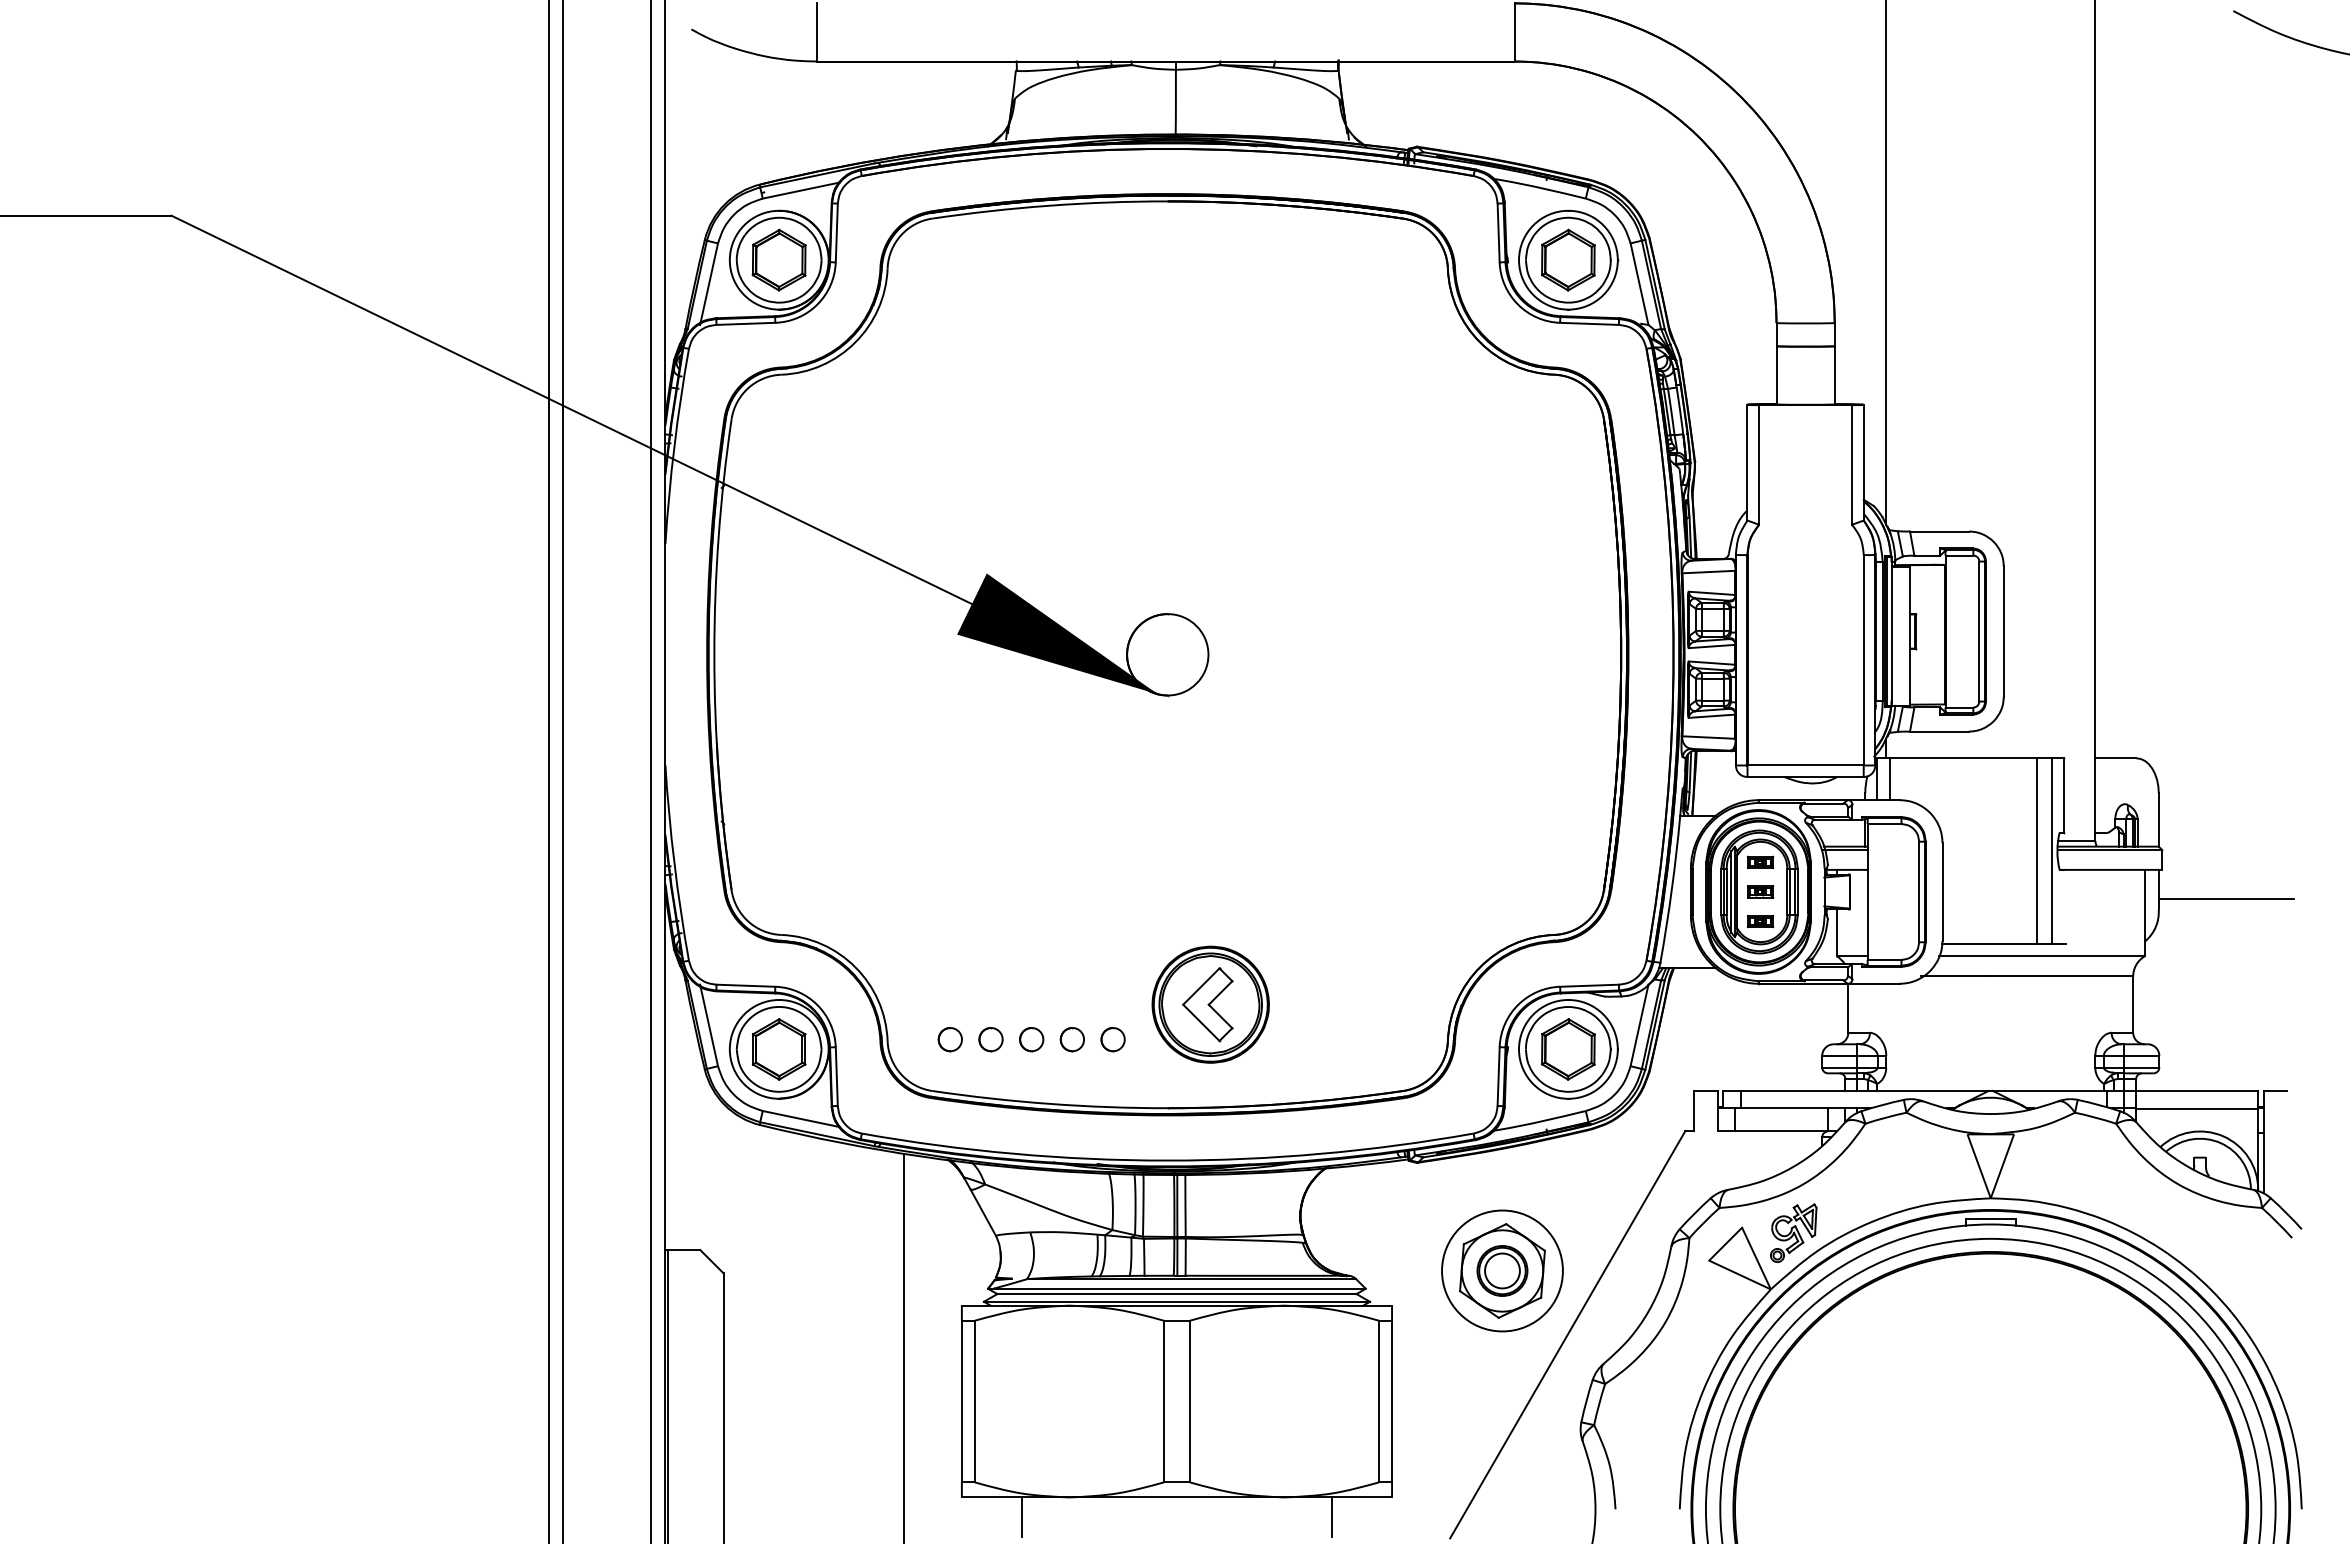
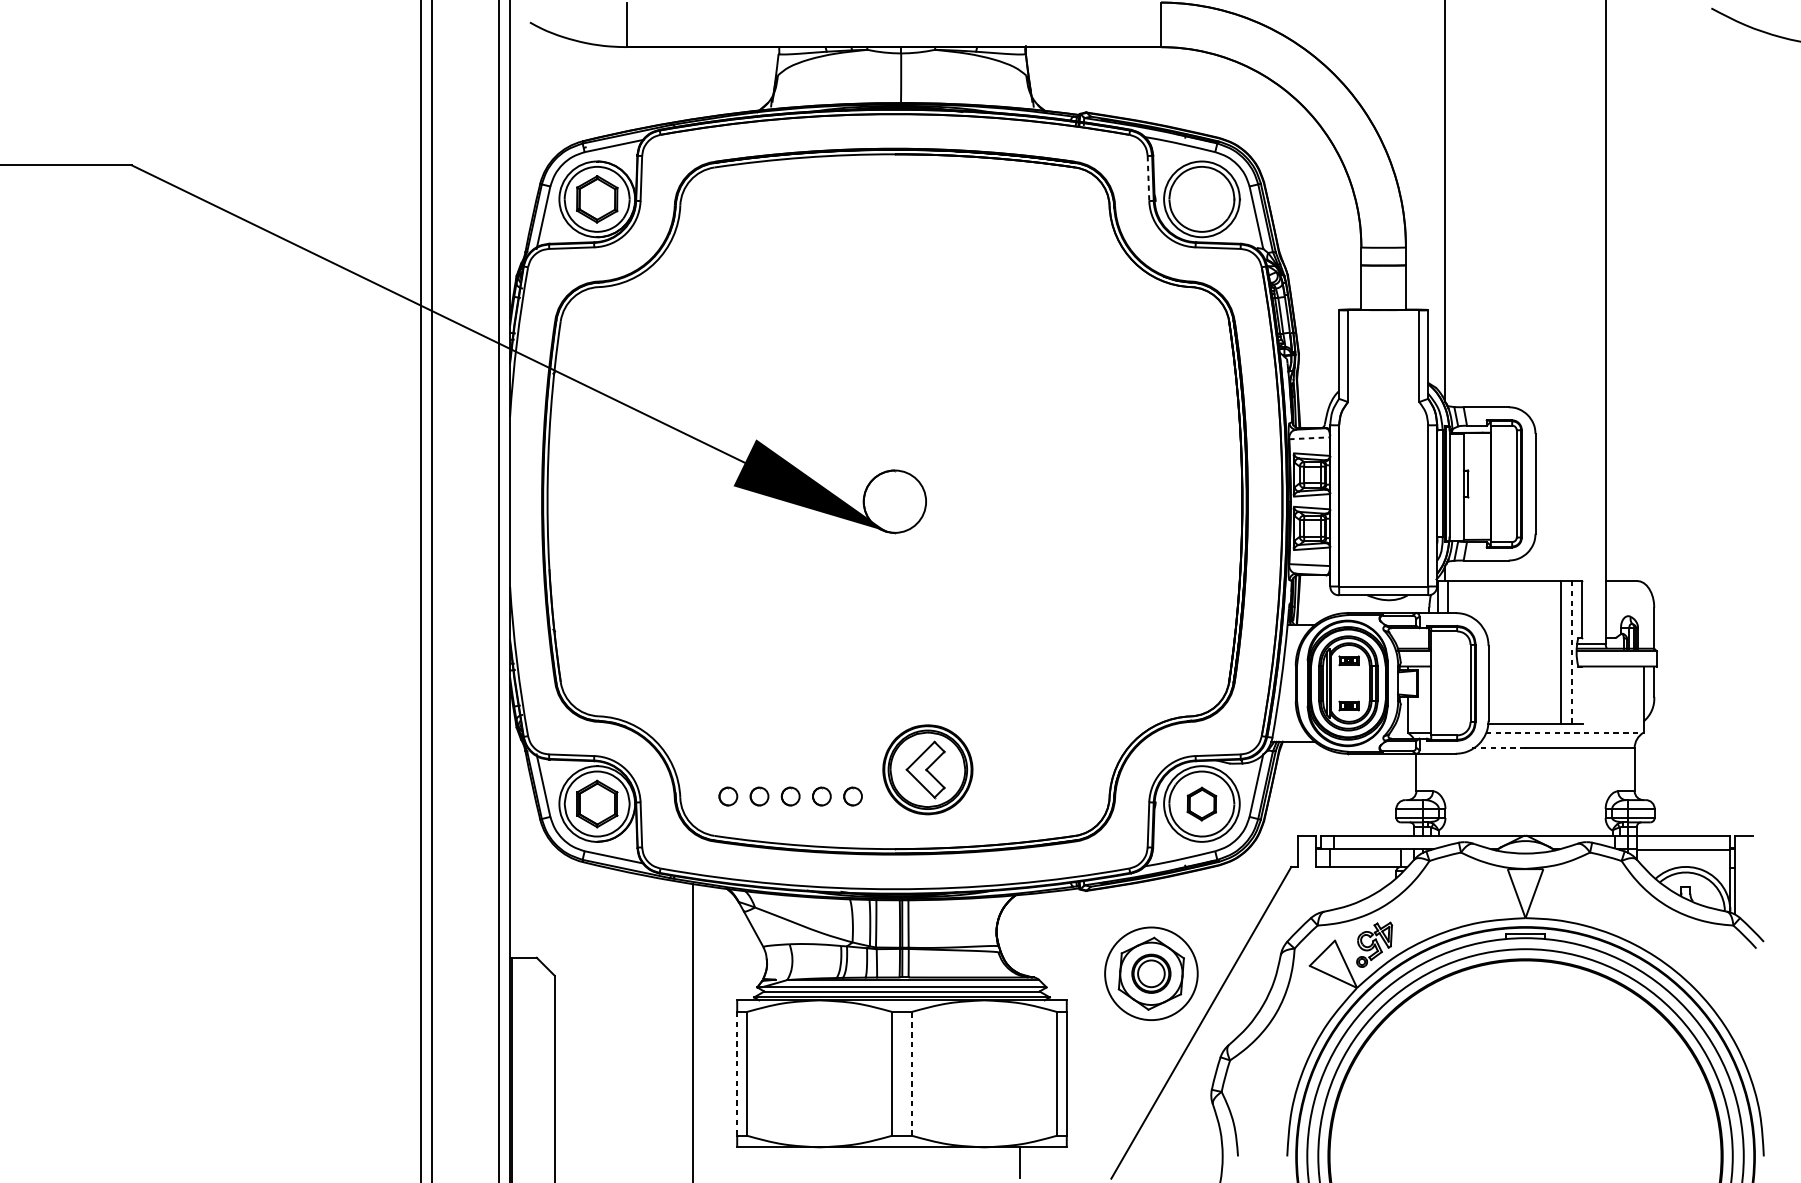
line: (1498, 233) -> (1148, 178), solid -> dashed
part: (1568, 259) -> (1201, 198), removed
line: (1708, 572) -> (1309, 438), solid -> dashed
line: (2051, 851) -> (1572, 652), solid -> dashed
part: (1760, 891) -> (1349, 683), removed
line: (2225, 898) -> (1705, 688), removed
line: (2041, 956) -> (1564, 732), solid -> dashed
line: (1956, 976) -> (1499, 748), solid -> dashed
part: (1568, 1049) -> (1201, 804), size x0.7
line: (961, 1401) -> (736, 1073), solid -> dashed
line: (1189, 1401) -> (911, 1073), solid -> dashed
line: (1022, 1517) -> (783, 1162), removed

